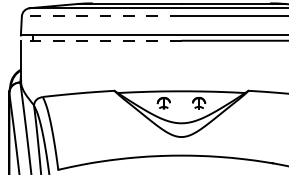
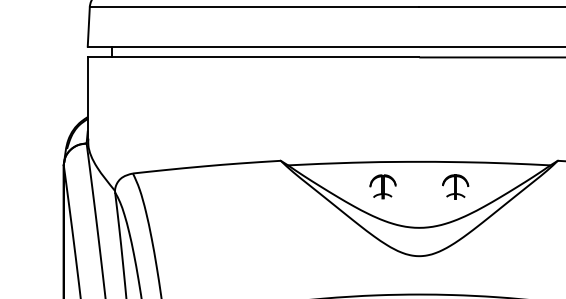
line: (101, 16) -> (254, 7), dashed -> solid
line: (100, 40) -> (252, 56), dashed -> solid

